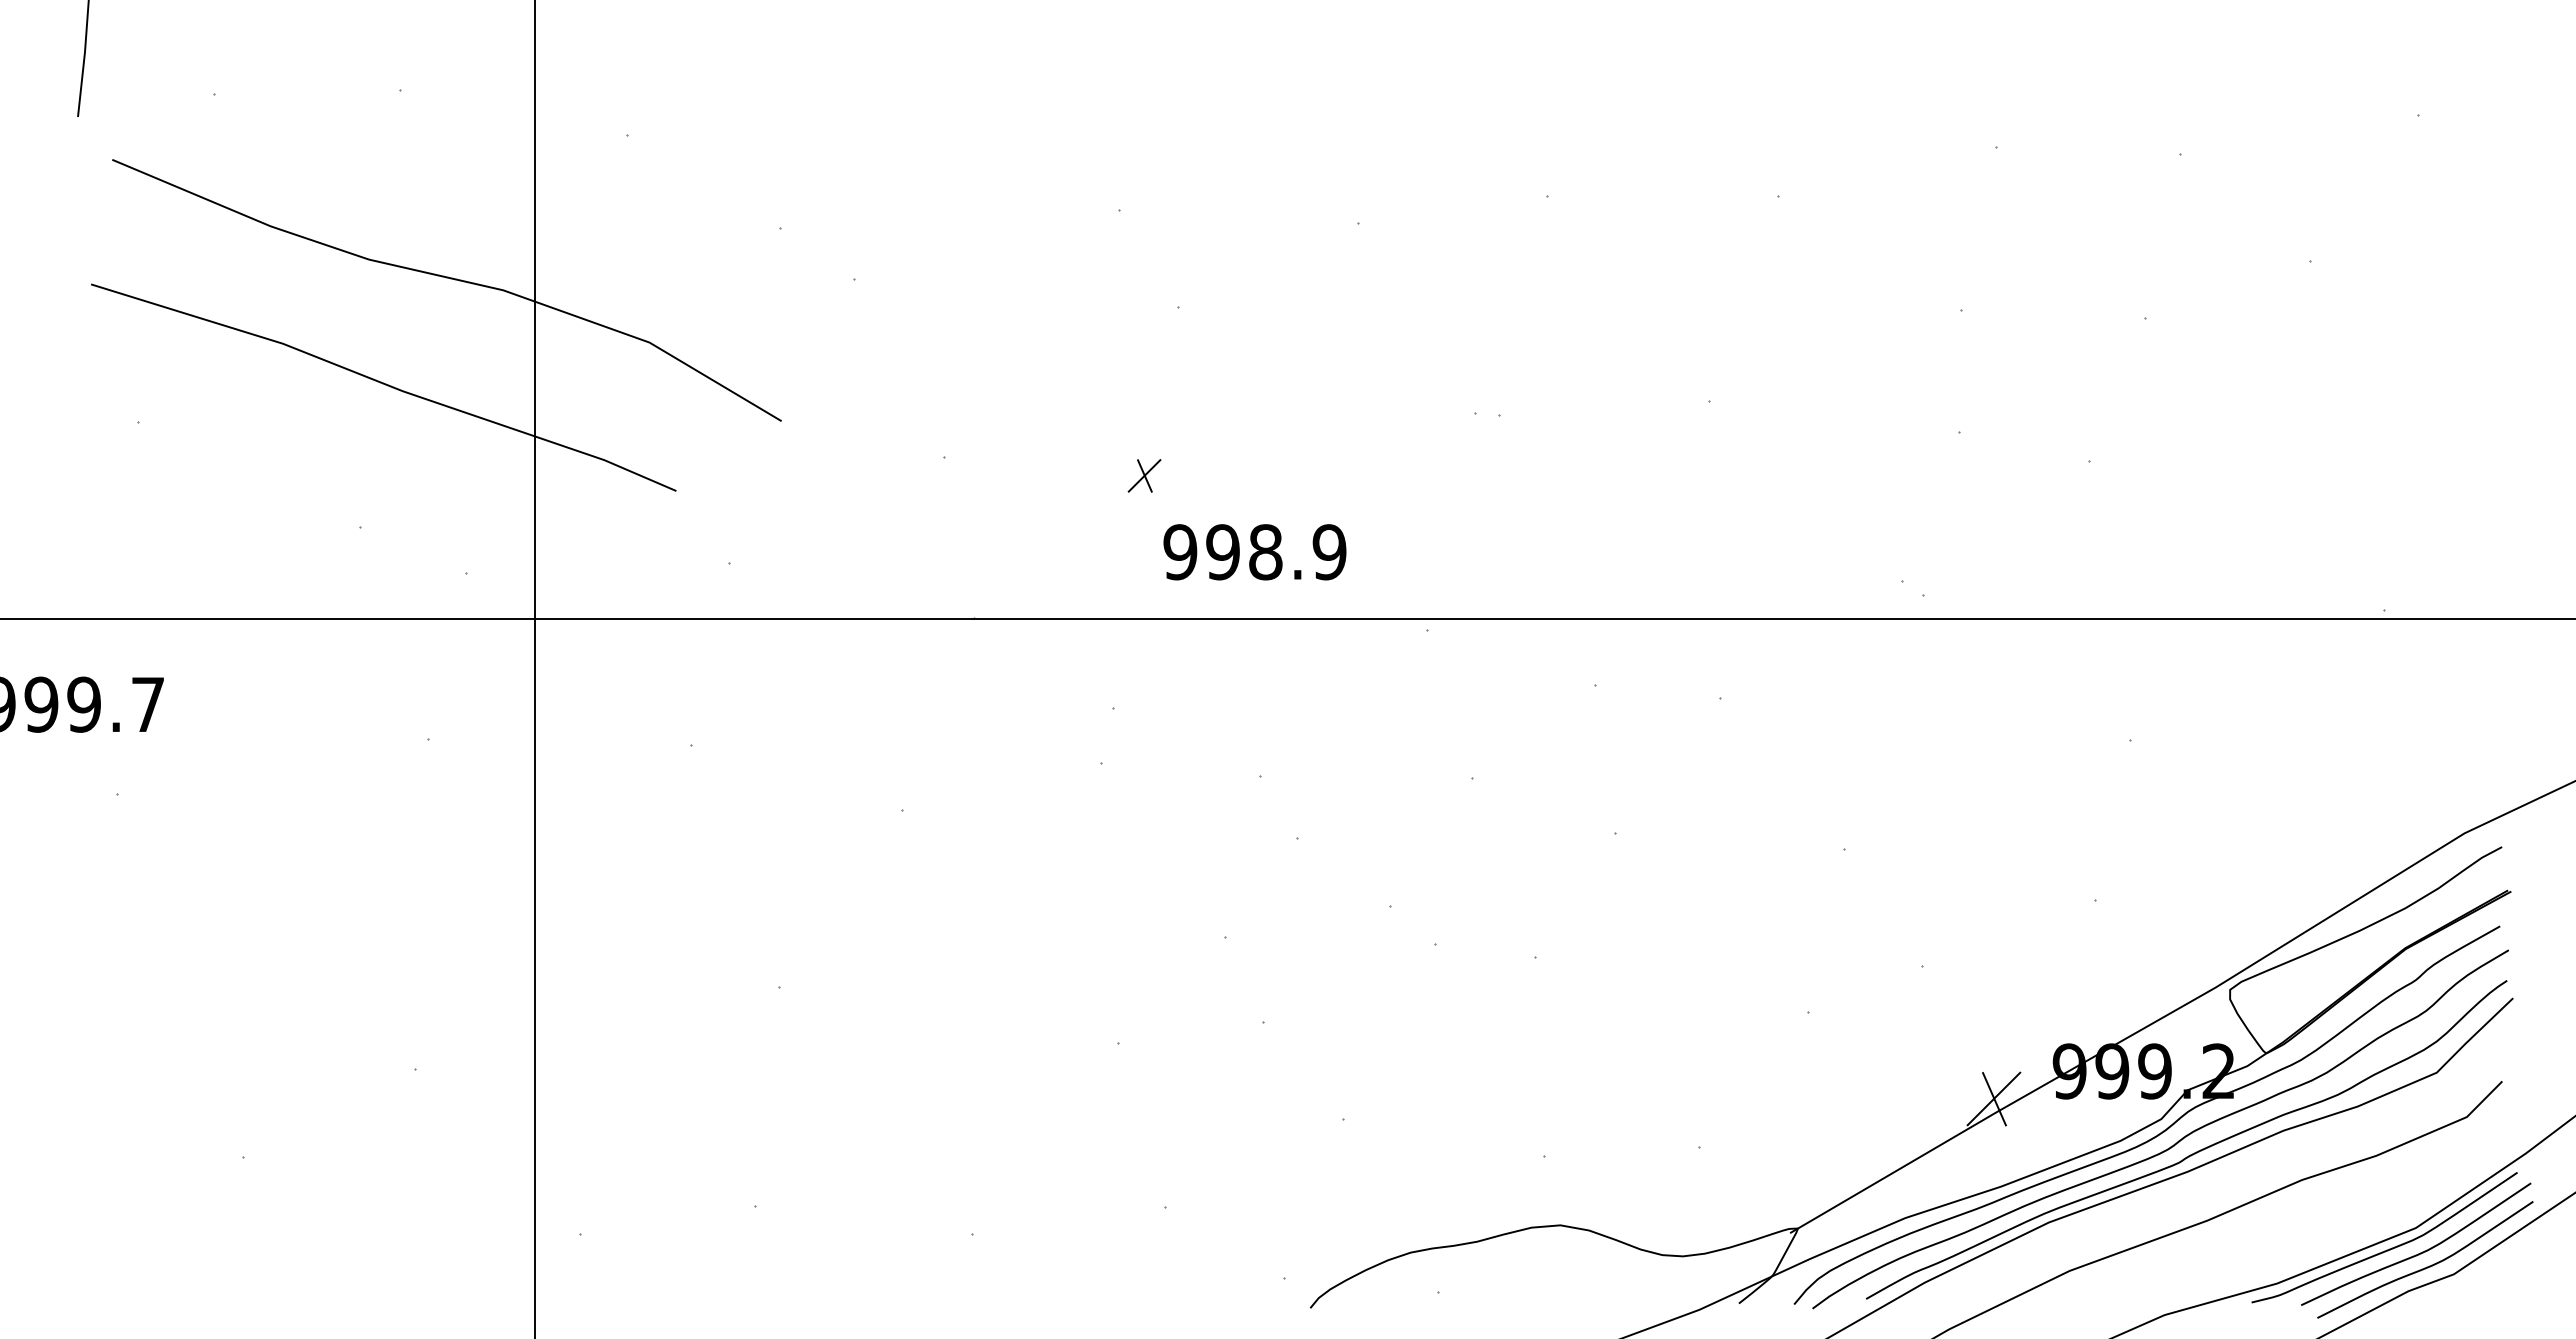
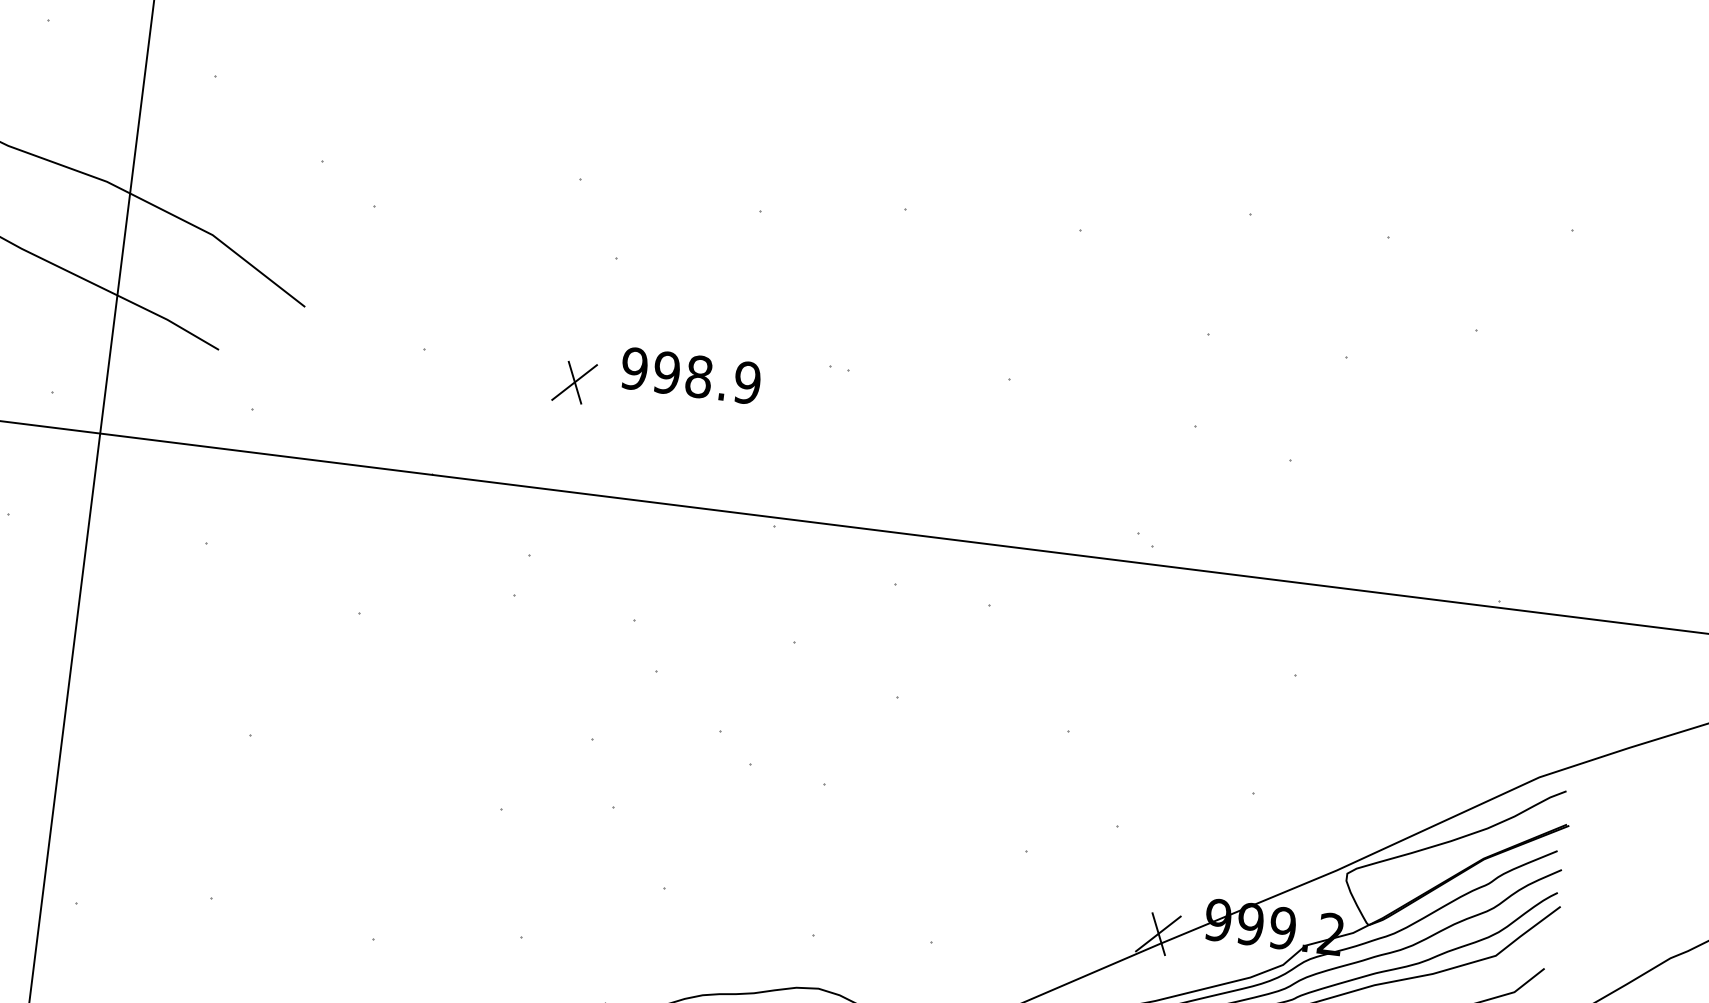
part: (1144, 475) -> (574, 382), size x1.67
text: (1254, 552) -> (690, 376), moved

